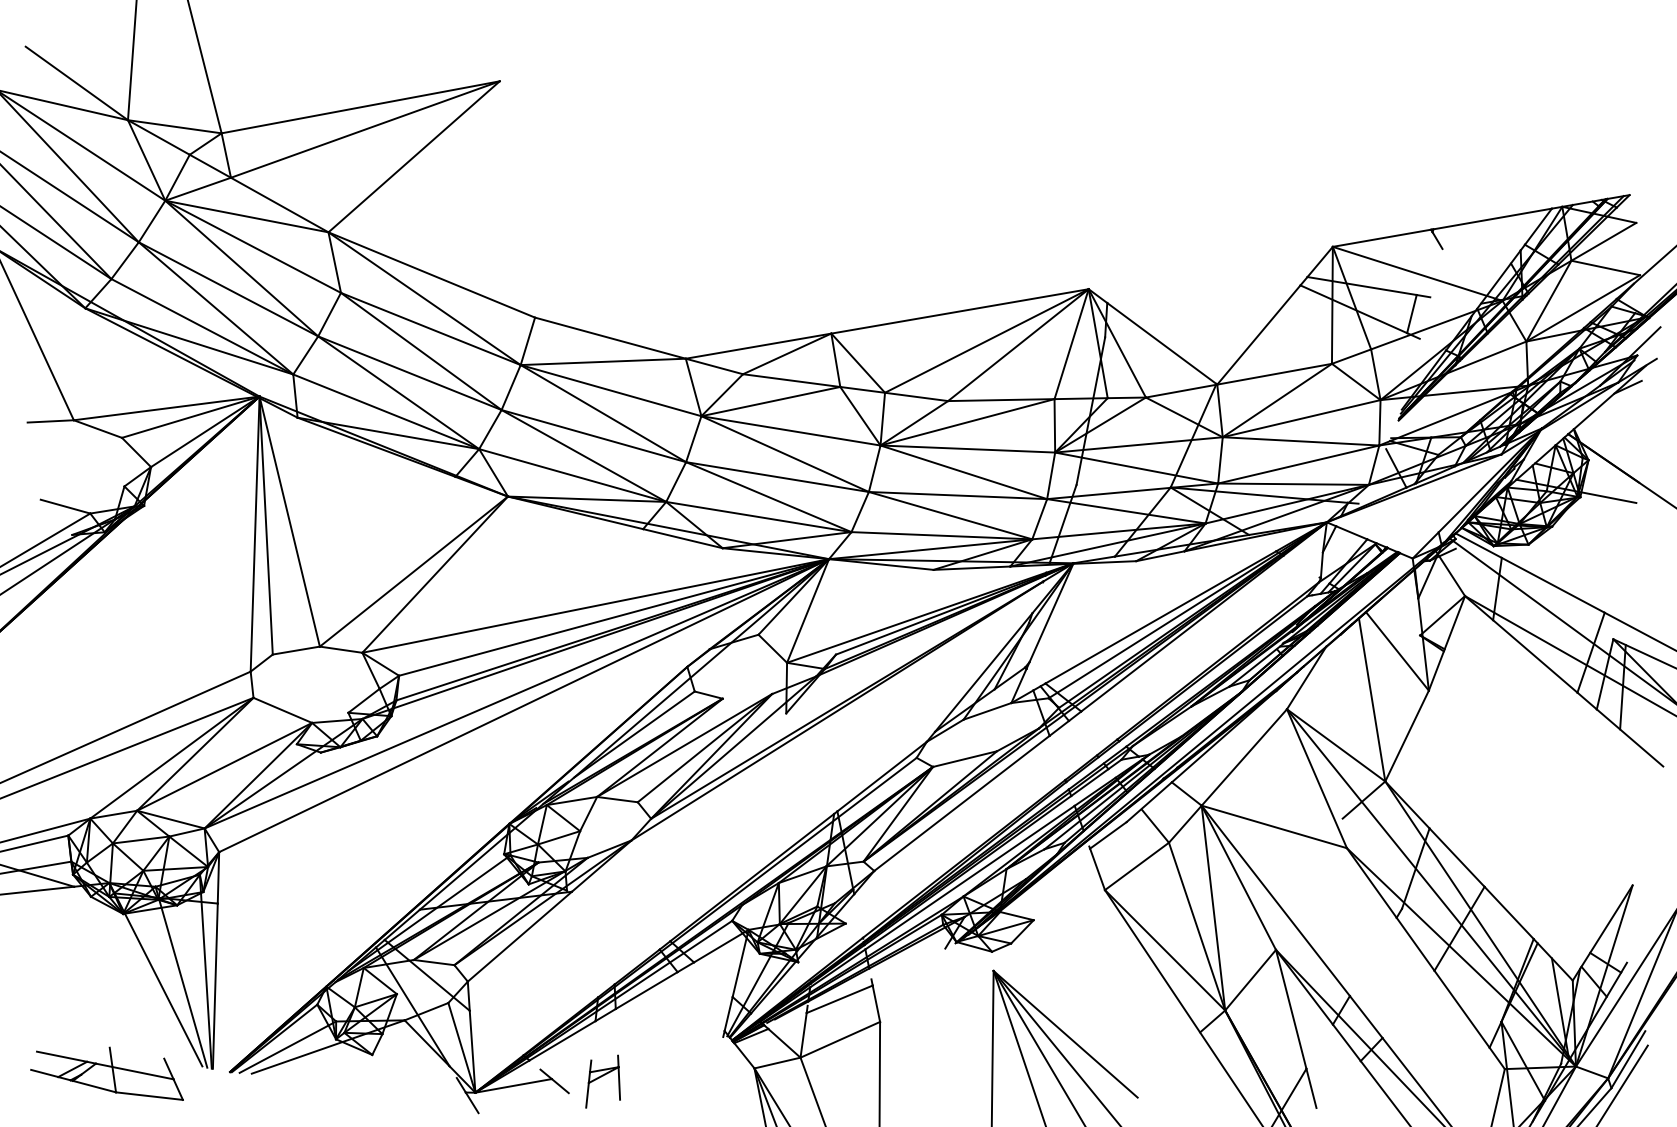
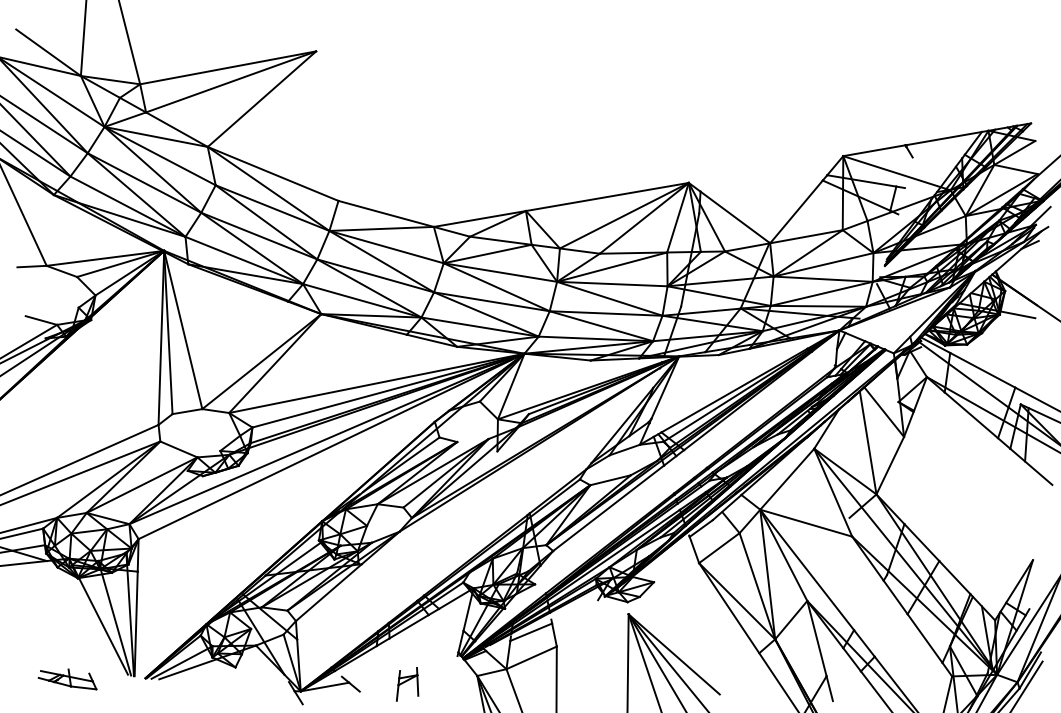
part: (106, 1073) -> (67, 679), size x0.6
part: (603, 1081) -> (407, 684), moved

